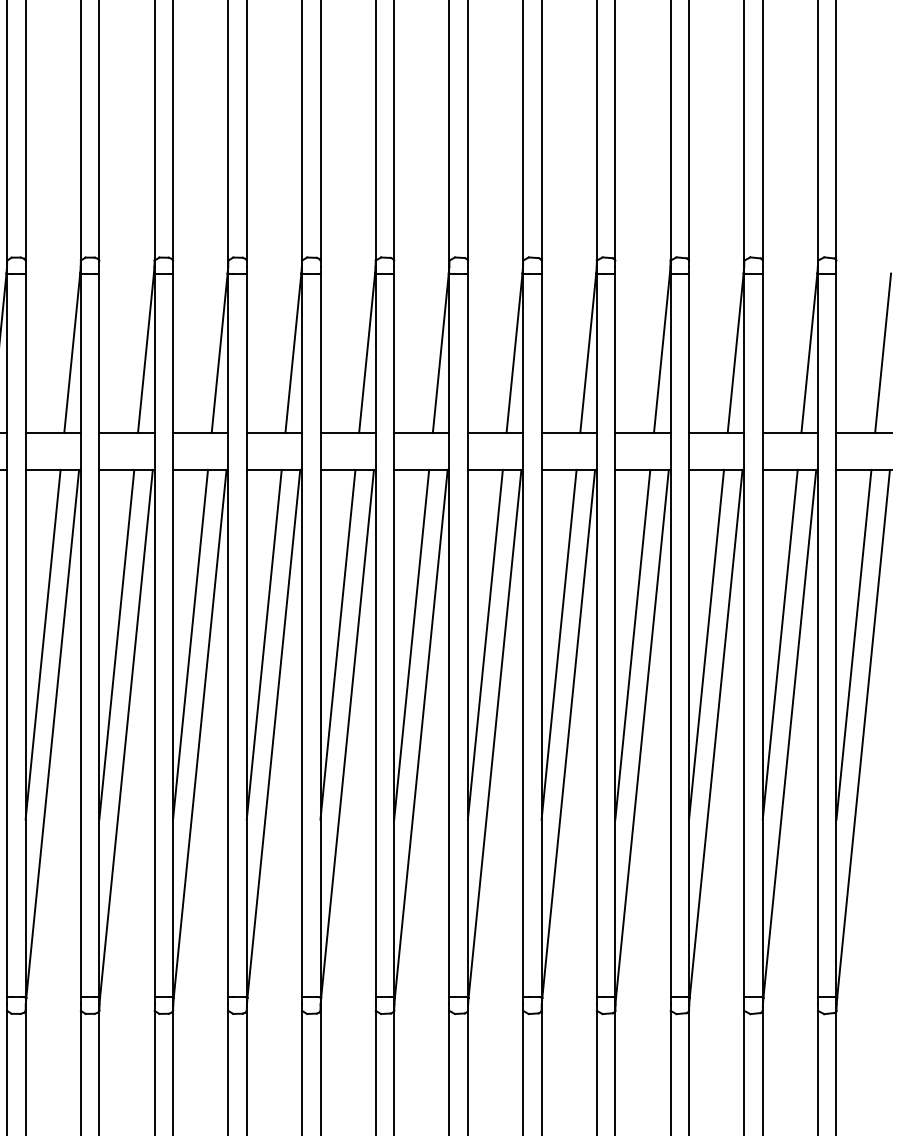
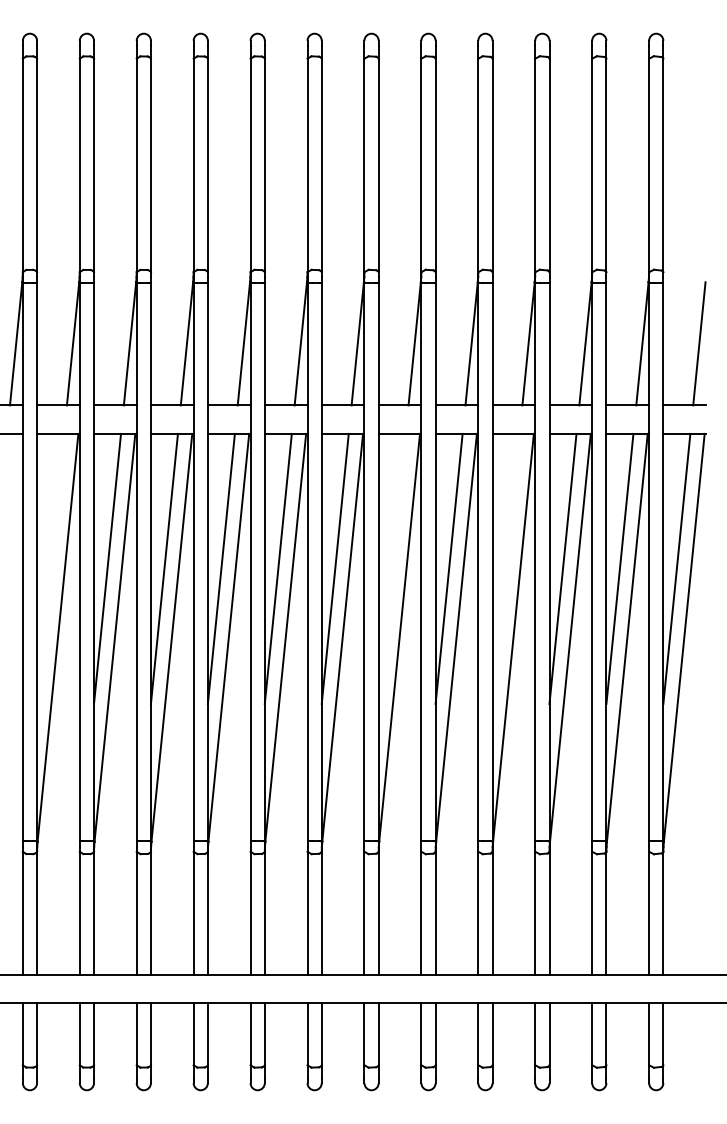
line: (43, 644) -> (50, 568), removed
line: (484, 644) -> (391, 568), removed
line: (632, 644) -> (505, 568), removed

